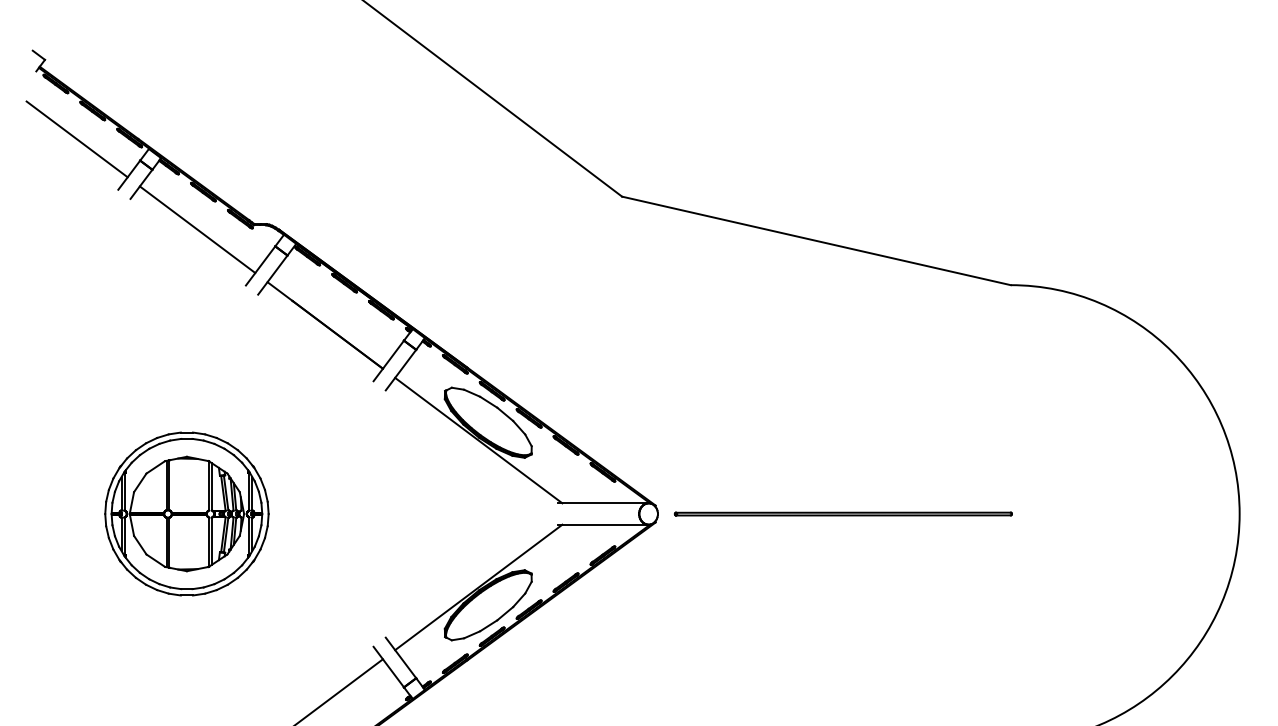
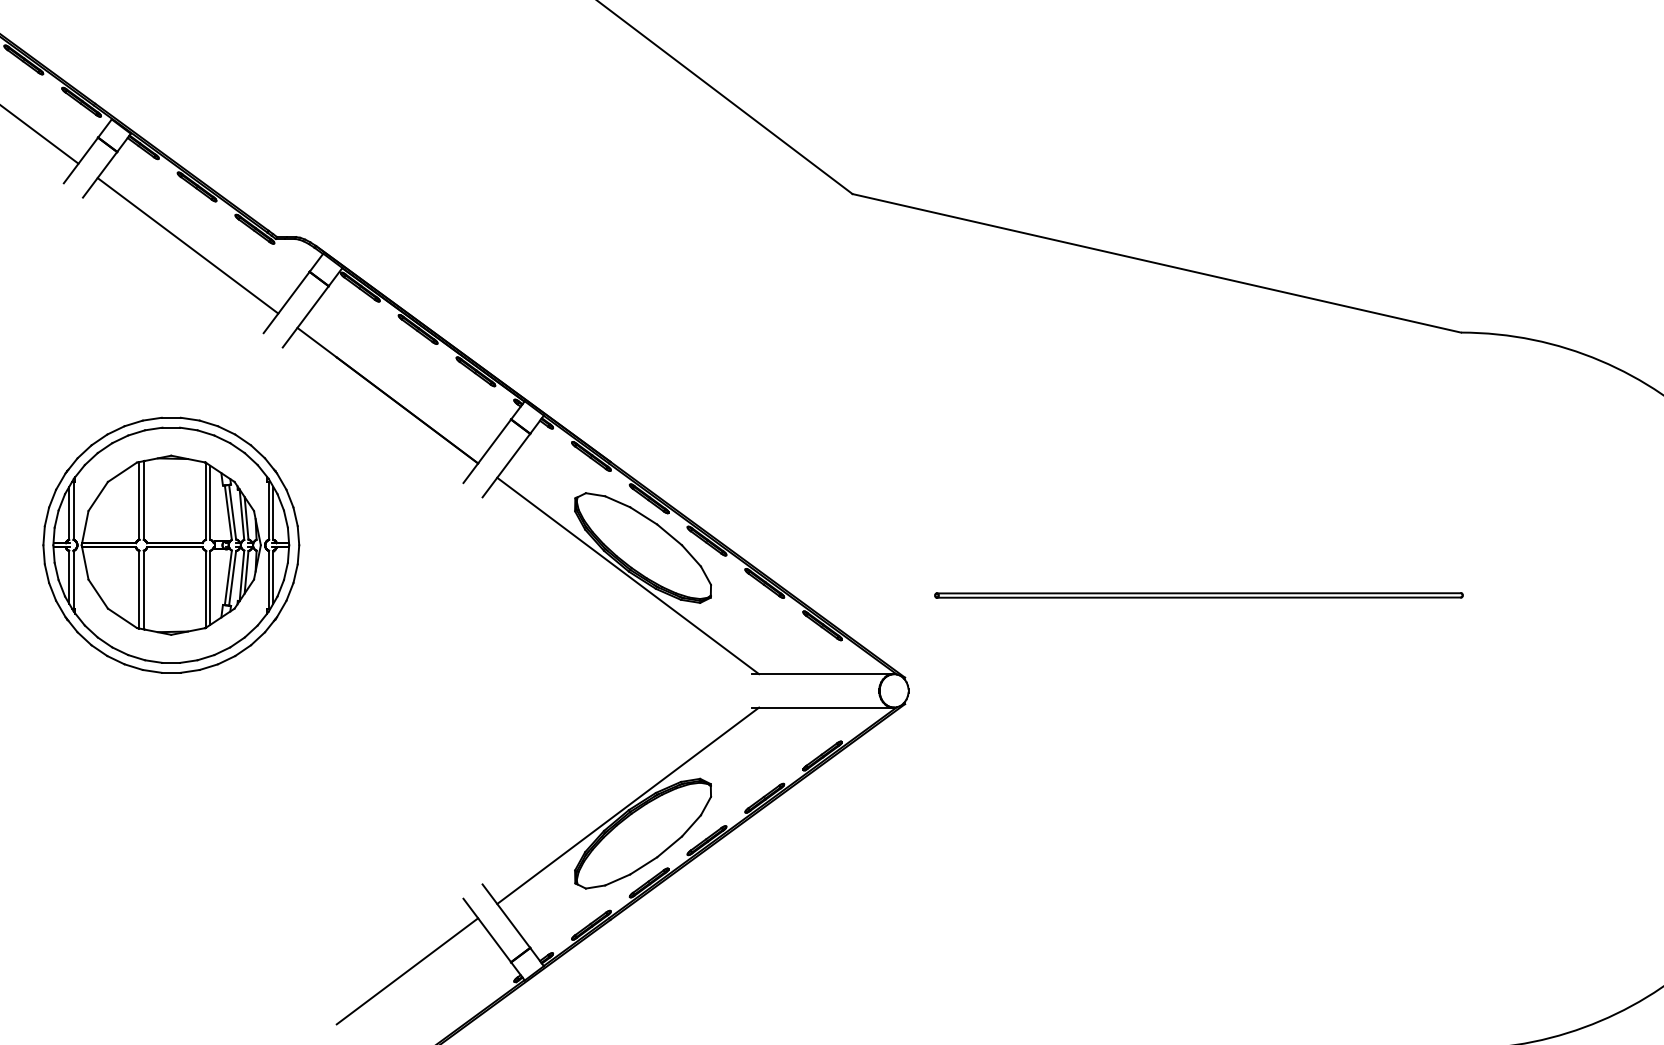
part: (186, 513) -> (170, 544), moved
part: (843, 513) -> (1199, 594), moved

